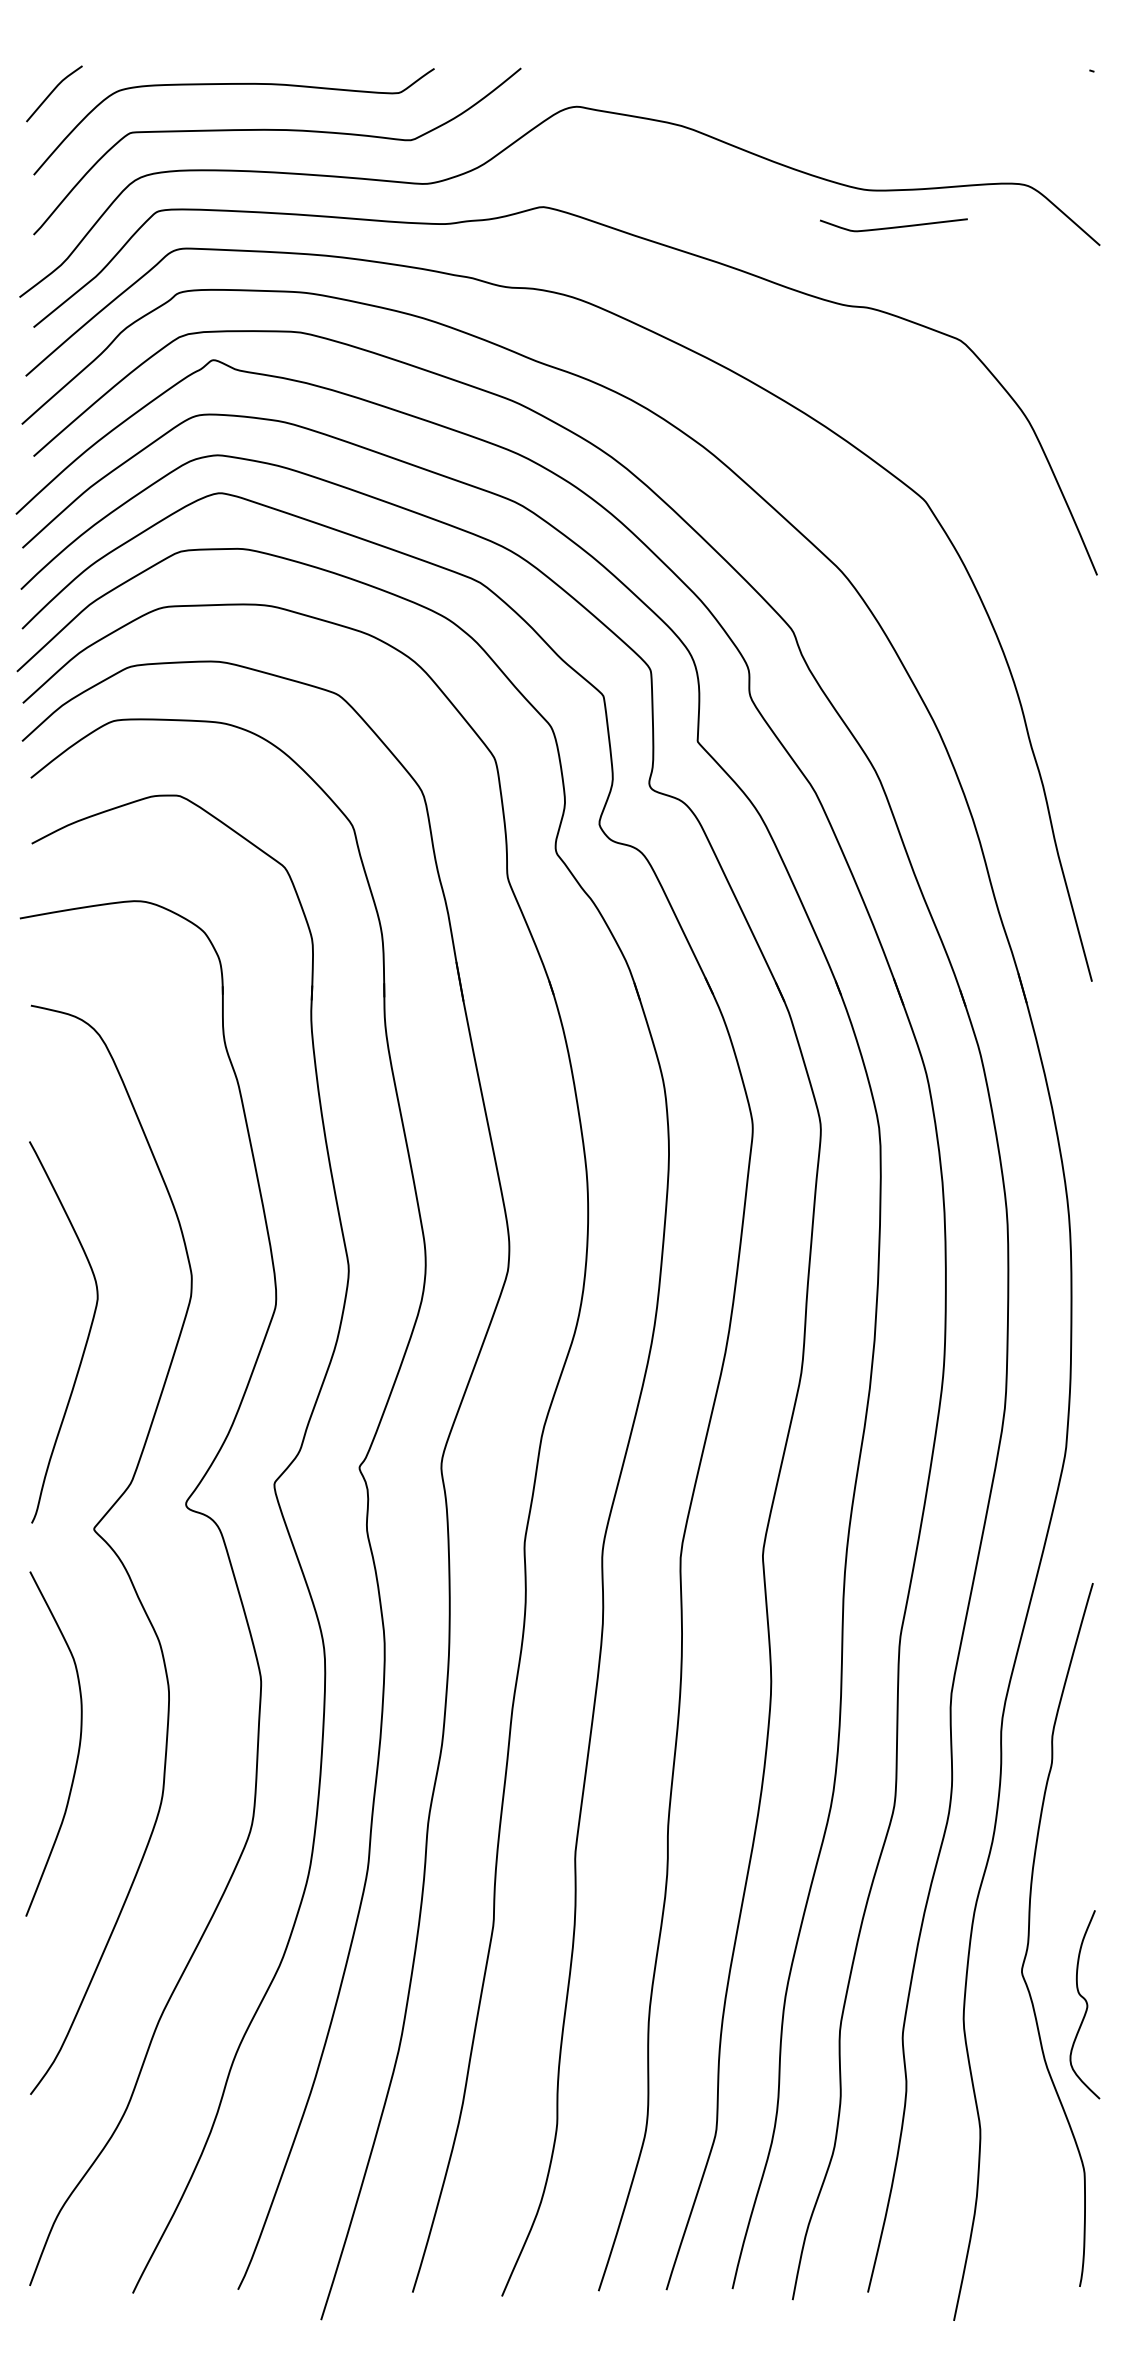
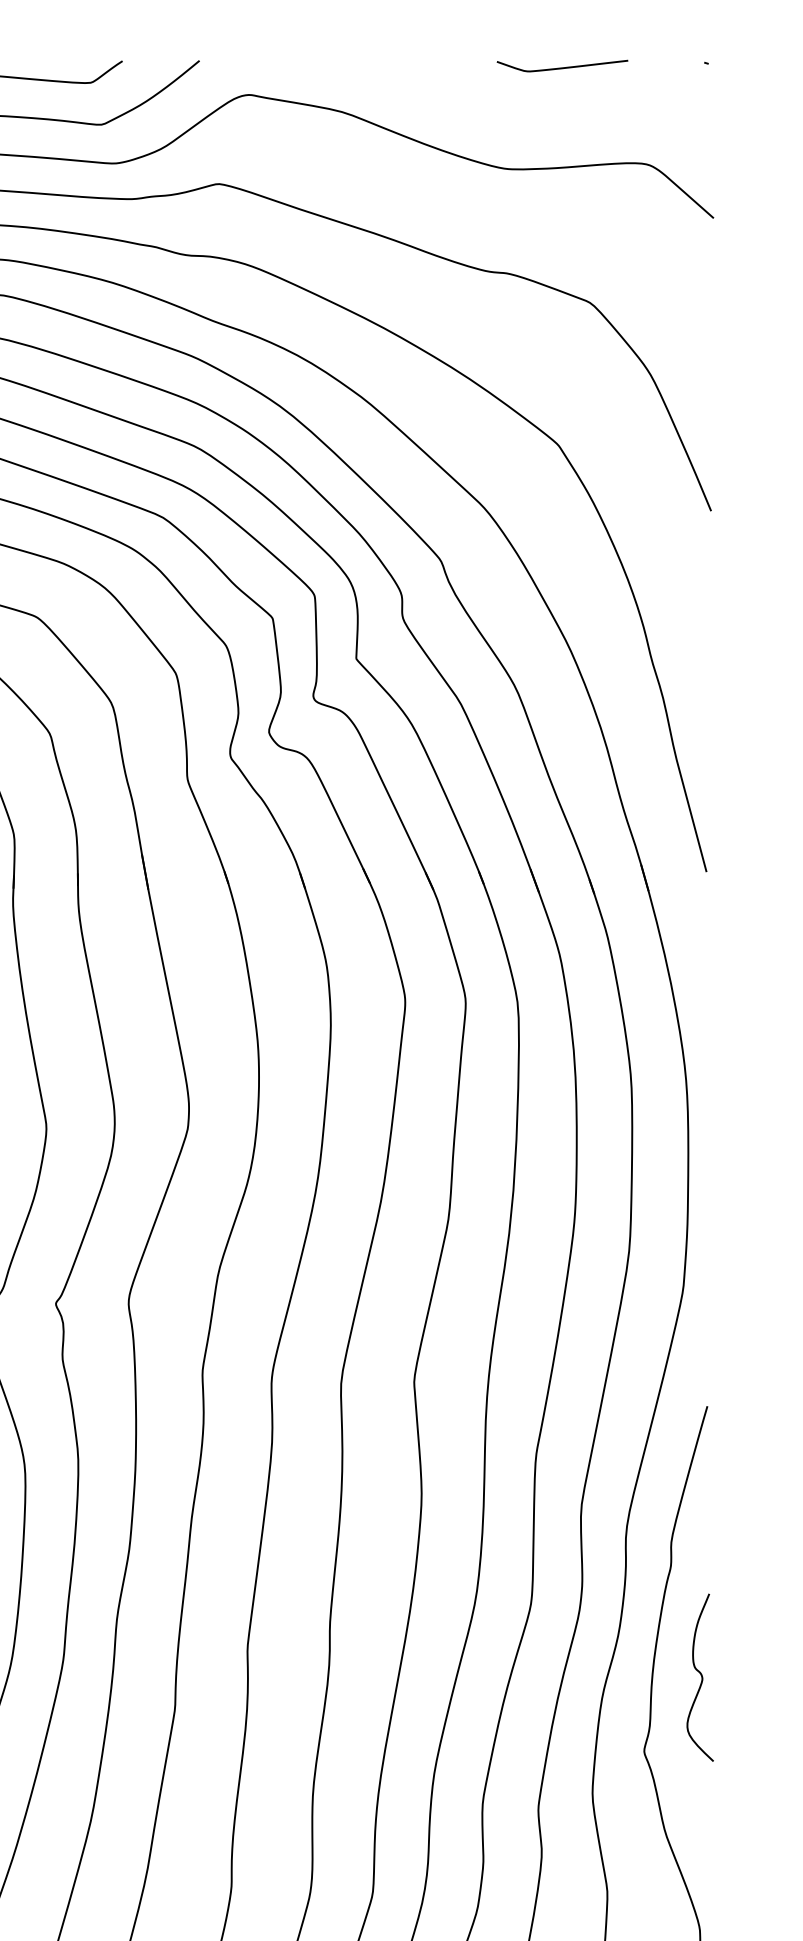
curve: (893, 226) -> (562, 67), moved
curve: (1086, 2004) -> (701, 1677), moved

